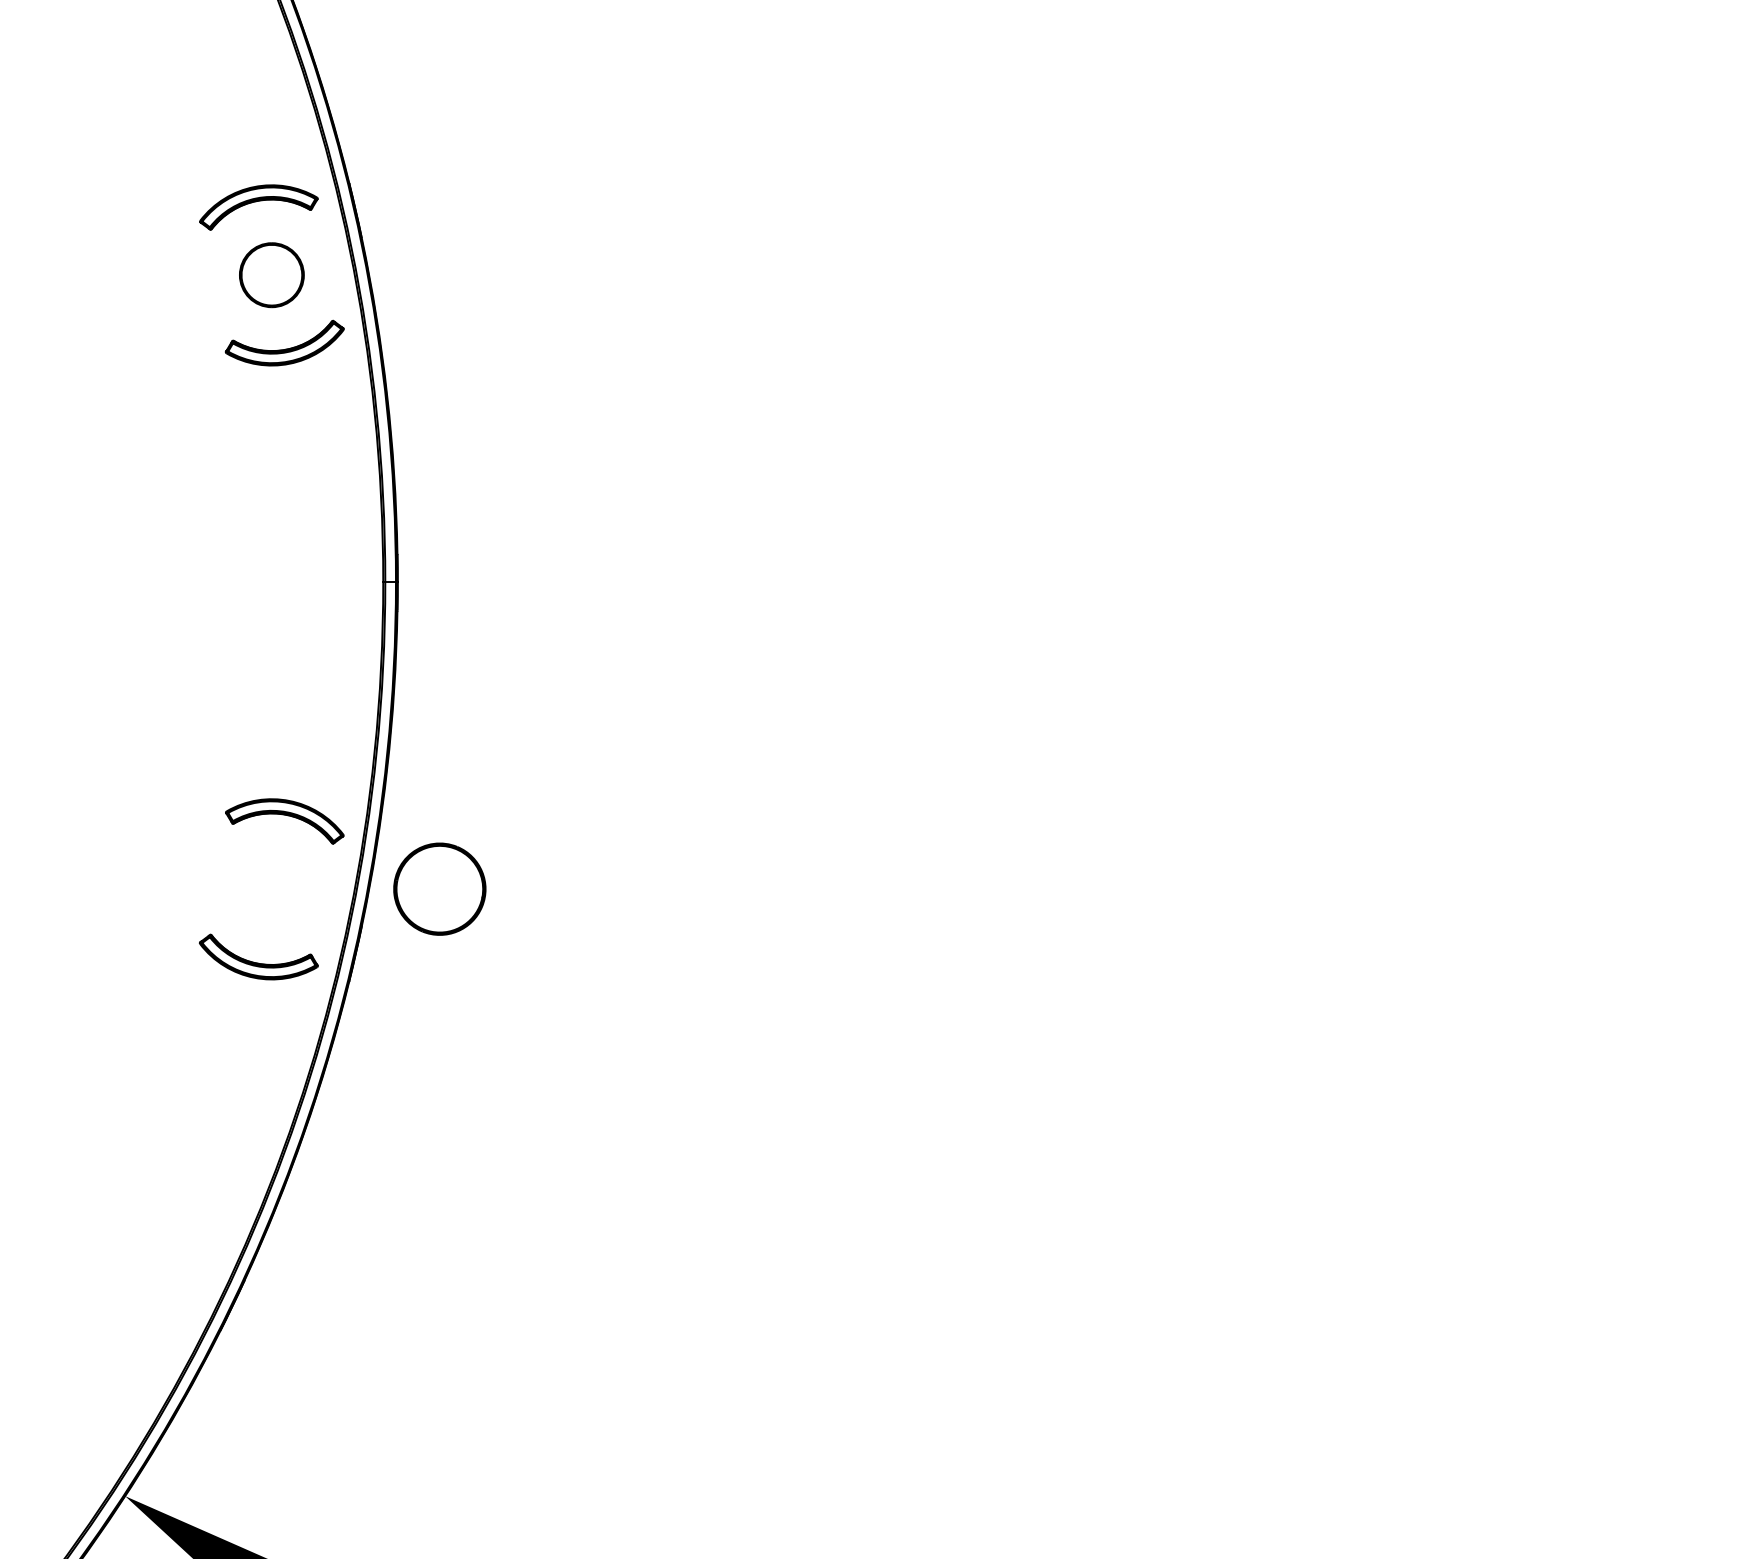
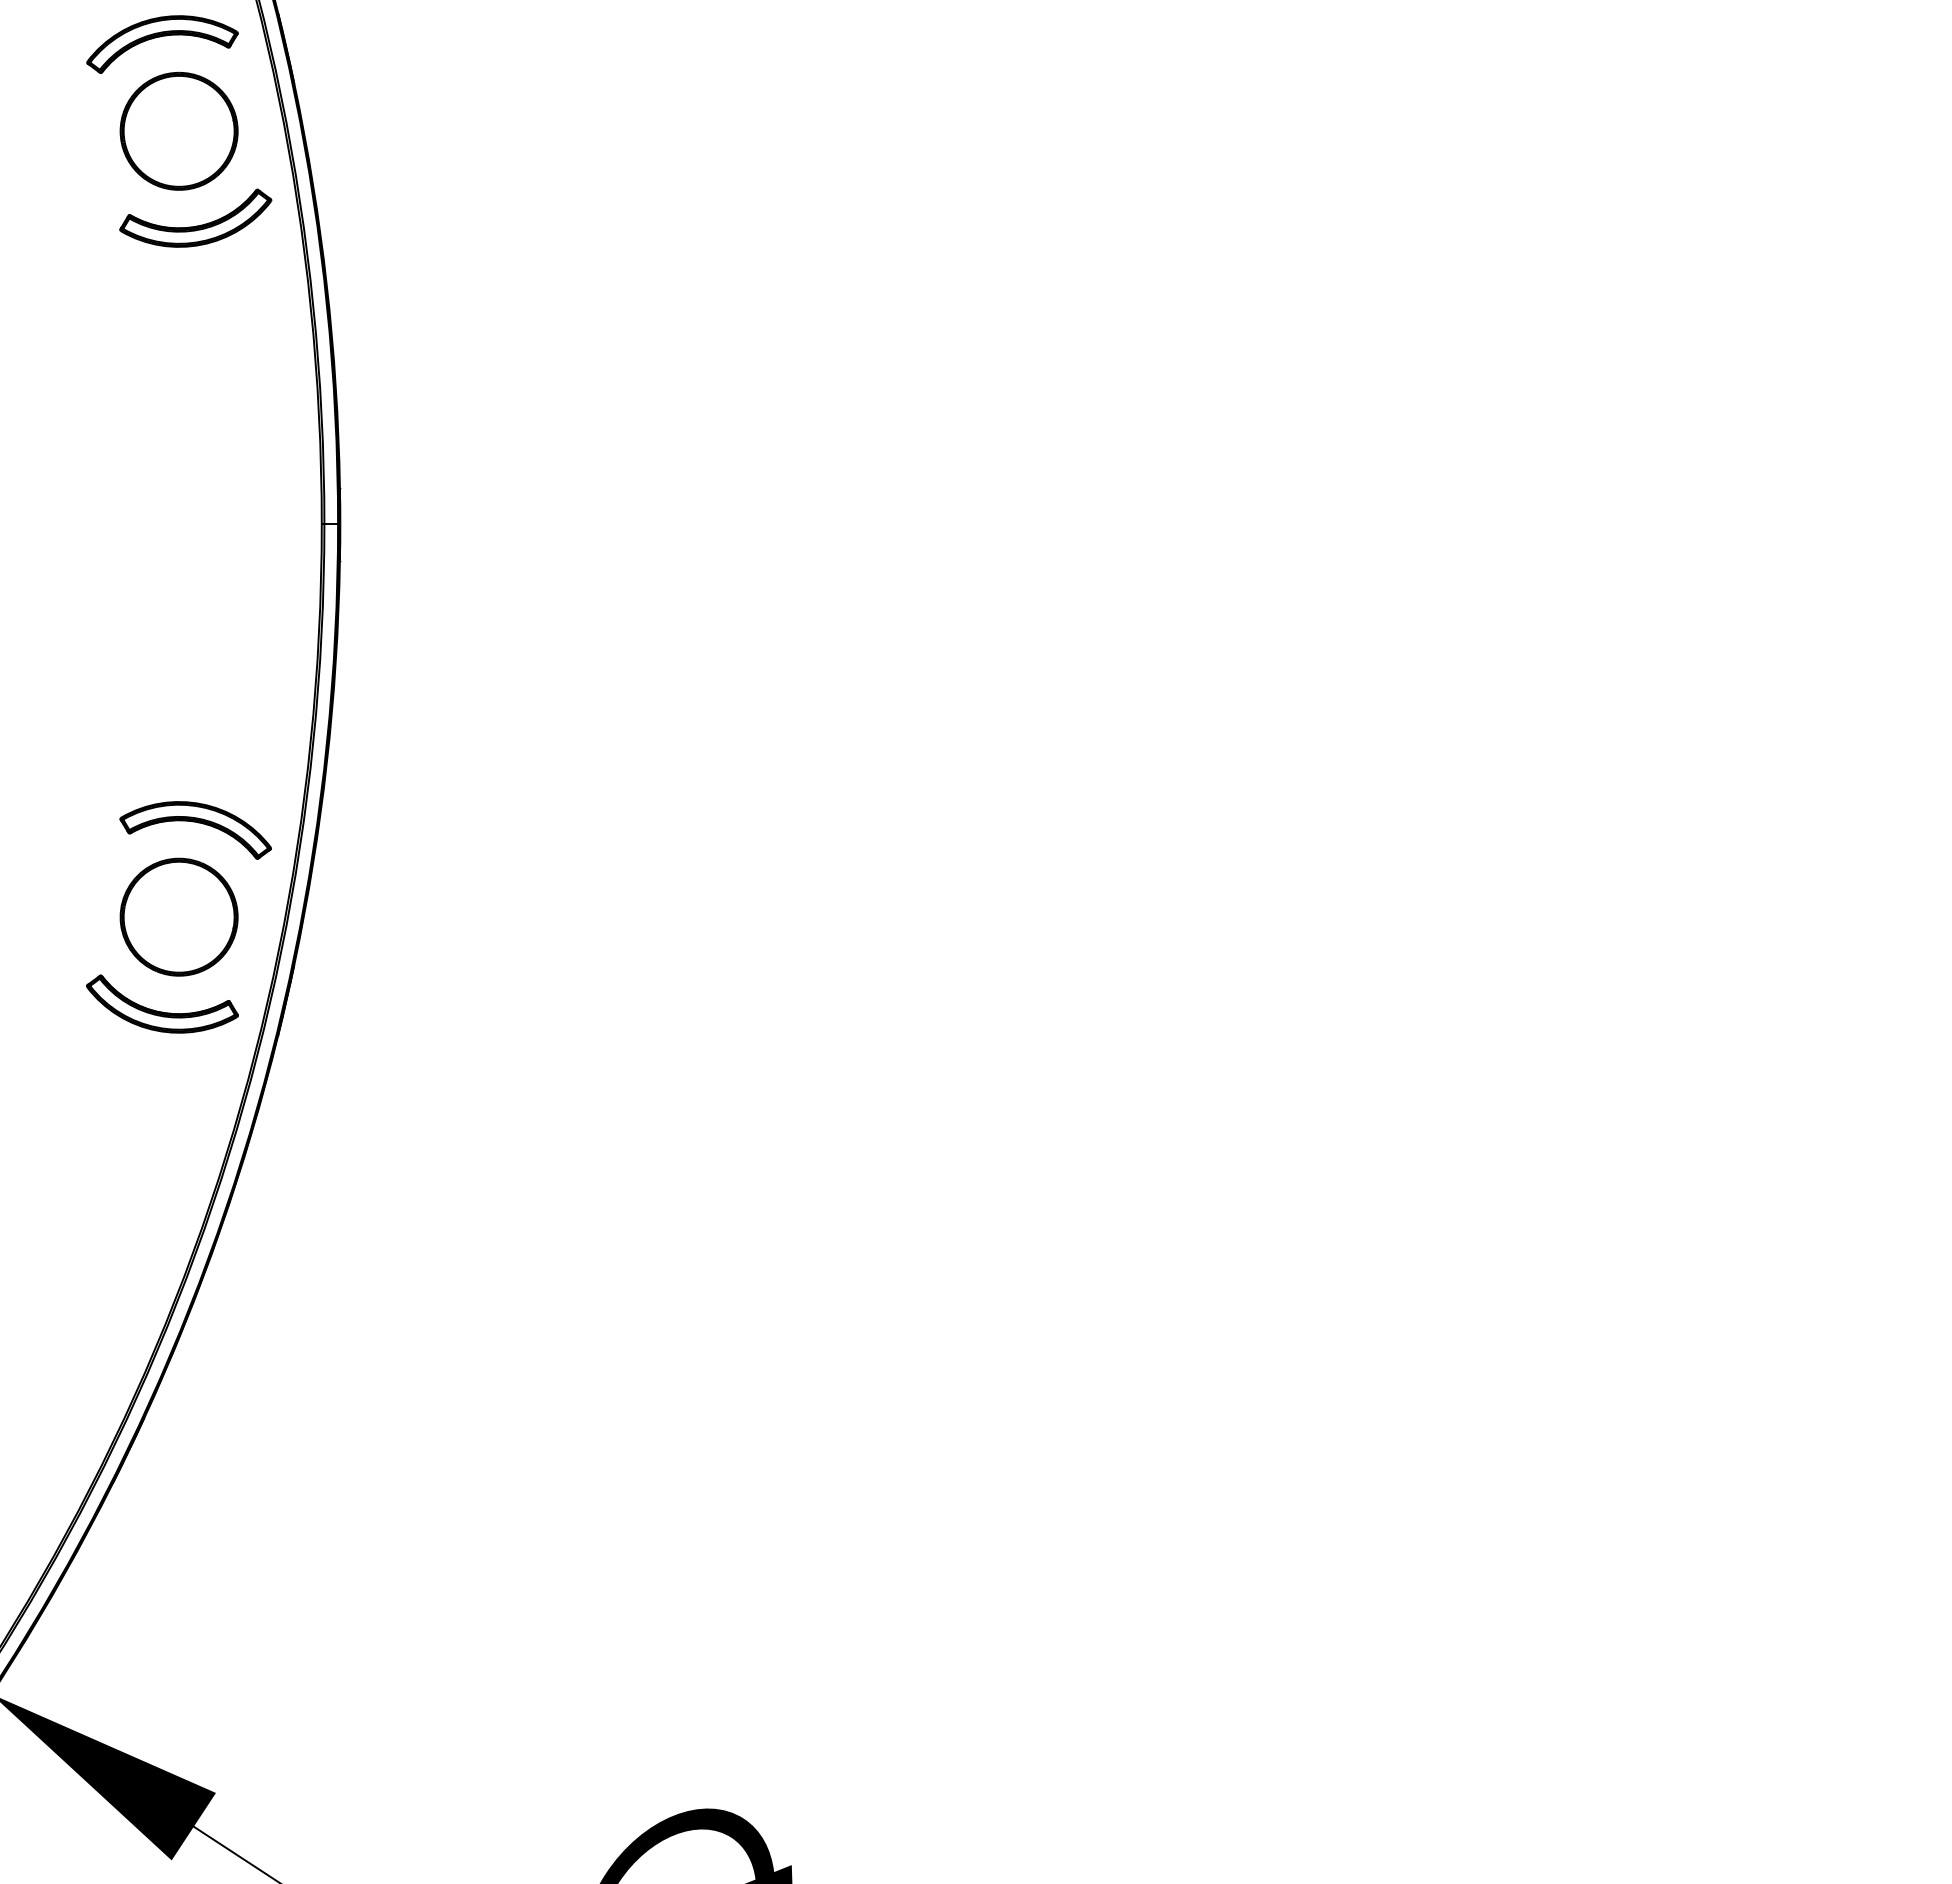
part: (271, 274) -> (178, 130), size x1.43
part: (439, 888) -> (178, 916), moved

